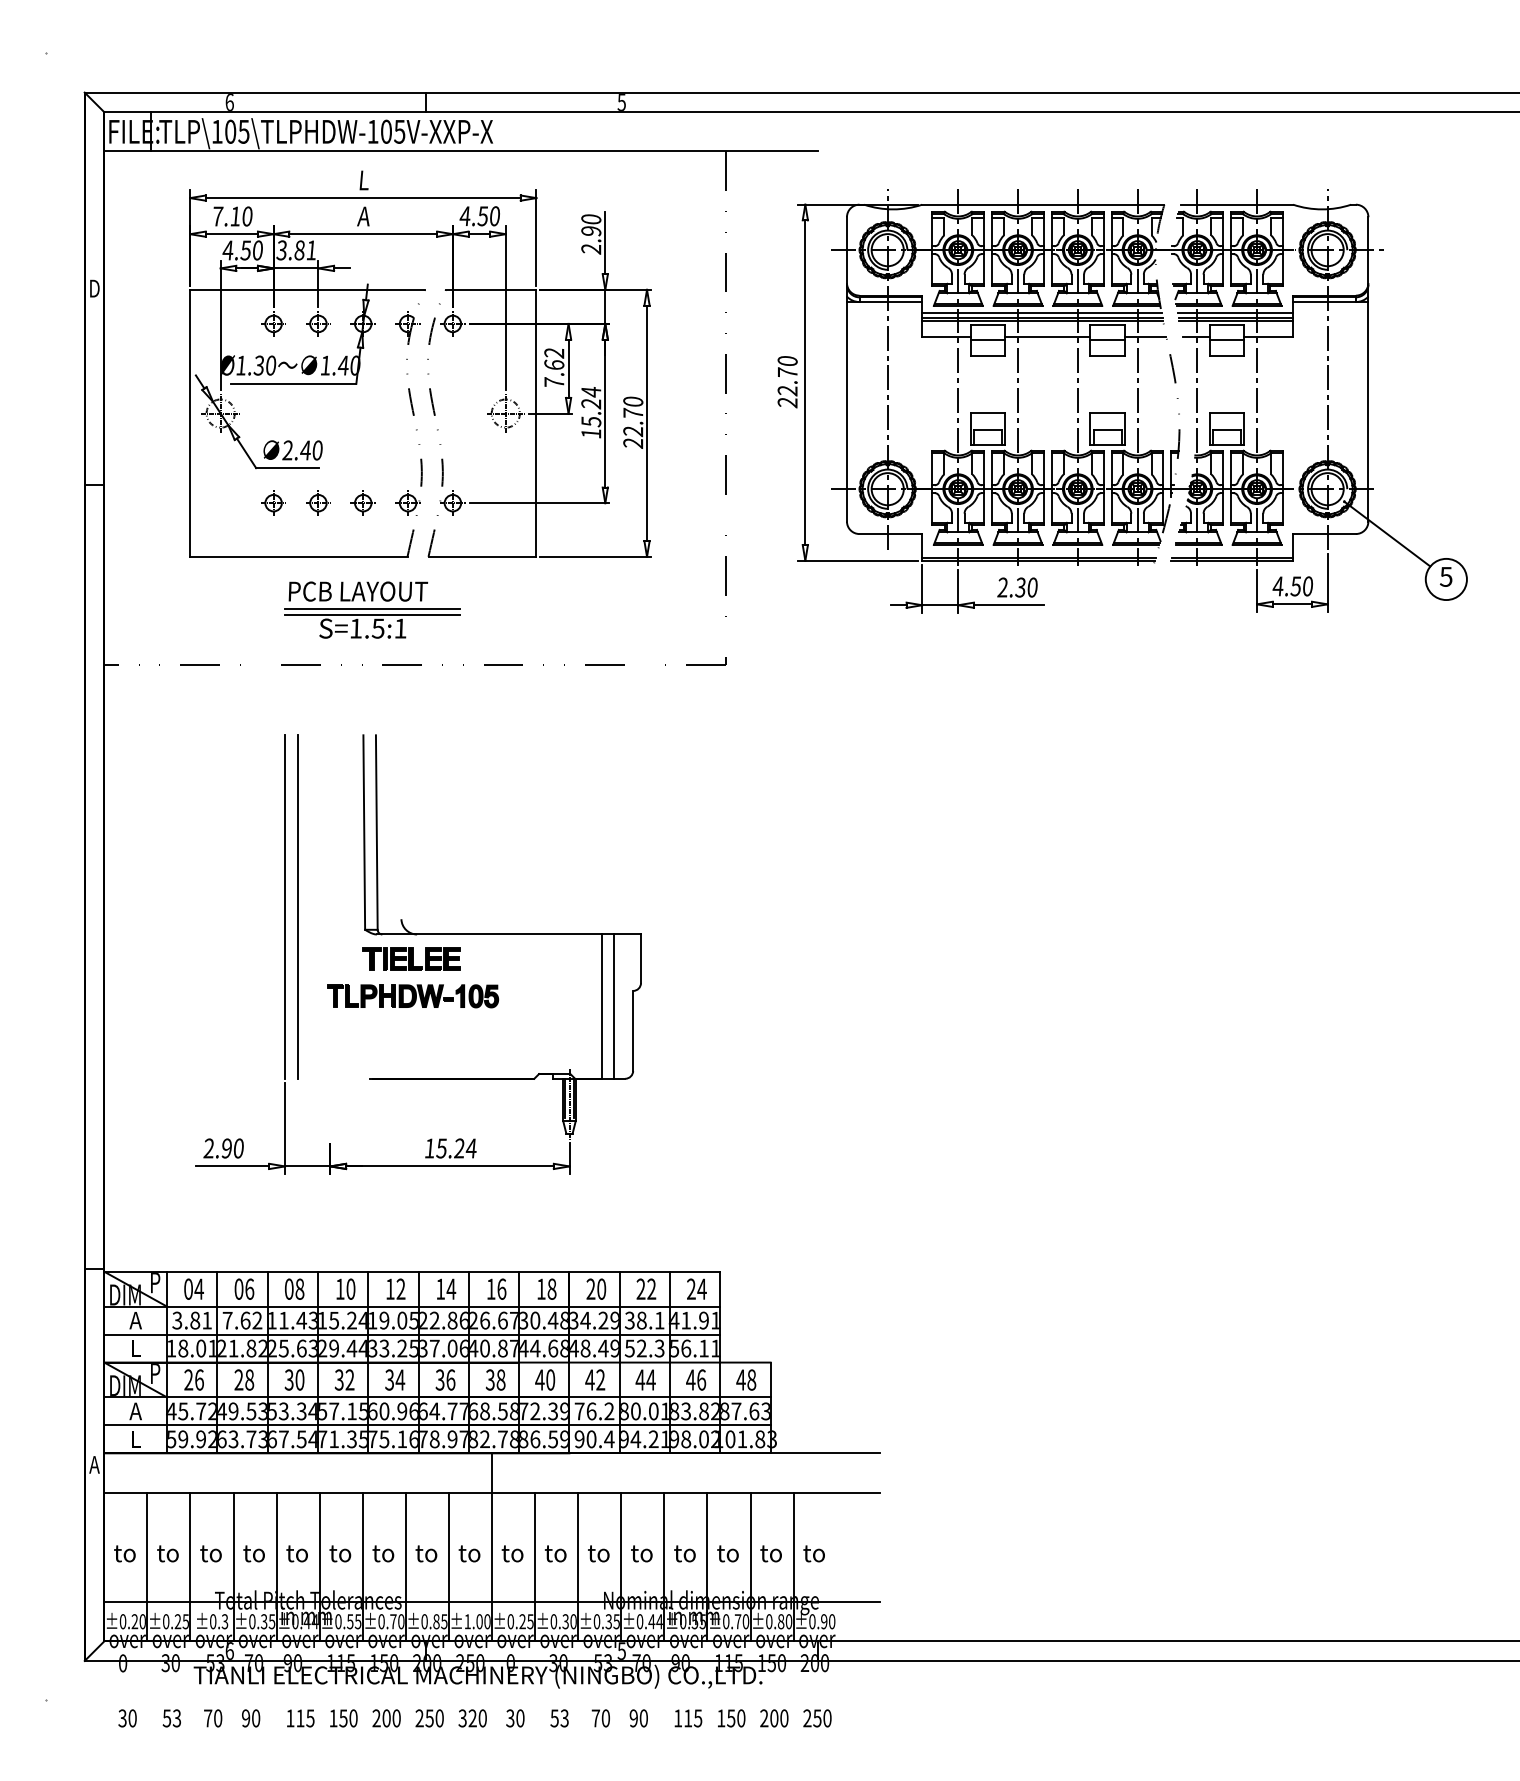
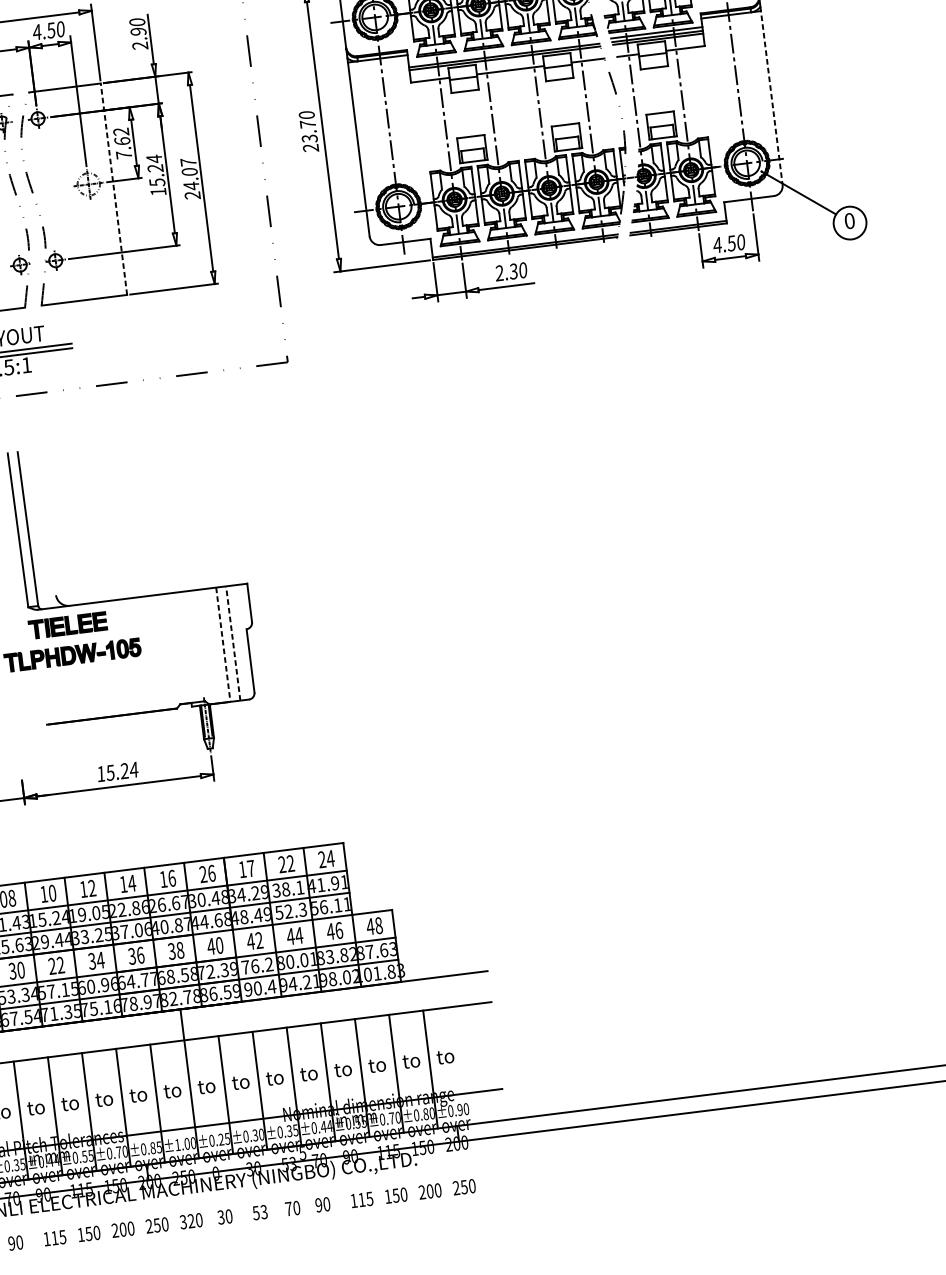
line: (1041, 312) -> (503, 51), removed
text: (787, 391) -> (309, 139), 22.70 -> 23.70
line: (1368, 409) -> (771, 96), solid -> dashed
text: (633, 416) -> (190, 174), 22.70 -> 24.07
line: (536, 423) -> (114, 189), solid -> dashed
text: (1445, 576) -> (849, 220), 5 -> 0
line: (614, 1006) -> (233, 643), solid -> dashed
line: (601, 1007) -> (223, 645), solid -> dashed
text: (546, 1288) -> (207, 873), 18 -> 26
text: (596, 1288) -> (246, 868), 20 -> 17
text: (338, 1380) -> (51, 966), 32 -> 22

